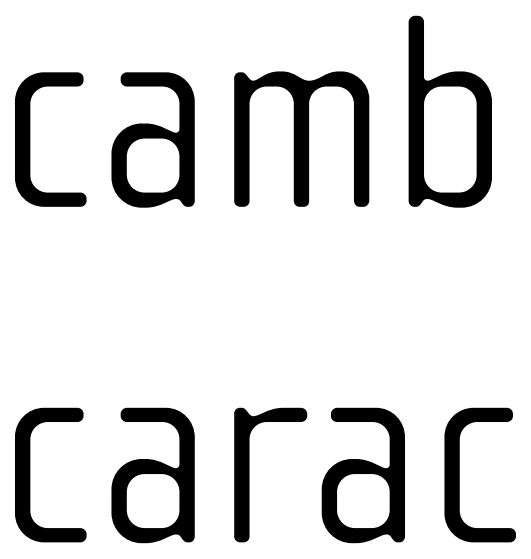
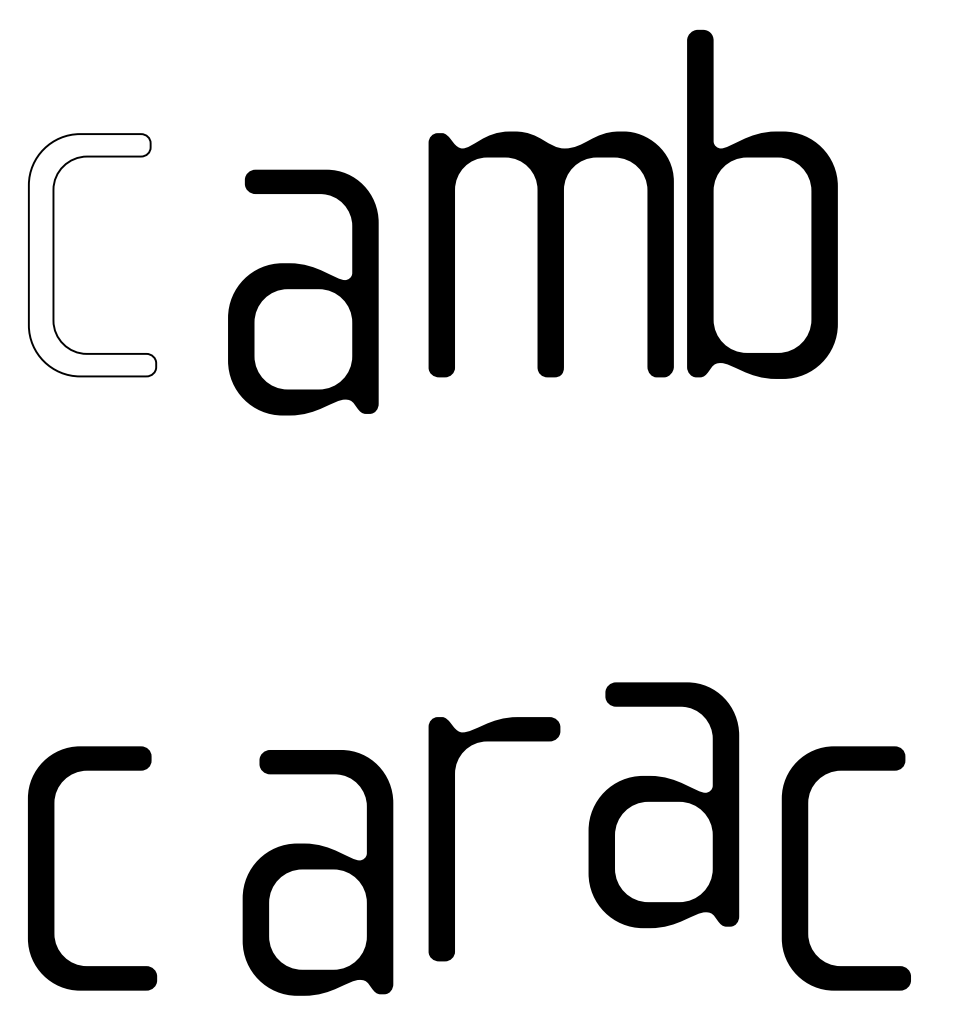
part: (449, 111) -> (760, 203), moved
fill: (50, 139) -> (92, 255), removed
part: (152, 139) -> (302, 291), moved
part: (249, 474) -> (455, 838), moved
part: (459, 474) -> (808, 867), moved
part: (152, 475) -> (316, 872), moved
part: (362, 475) -> (662, 805), moved

